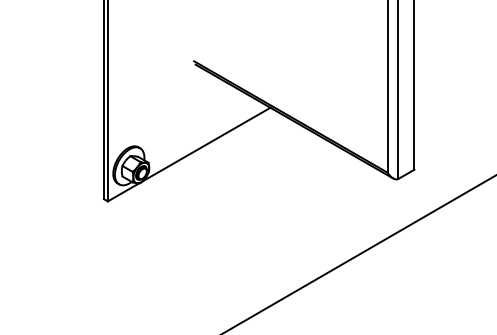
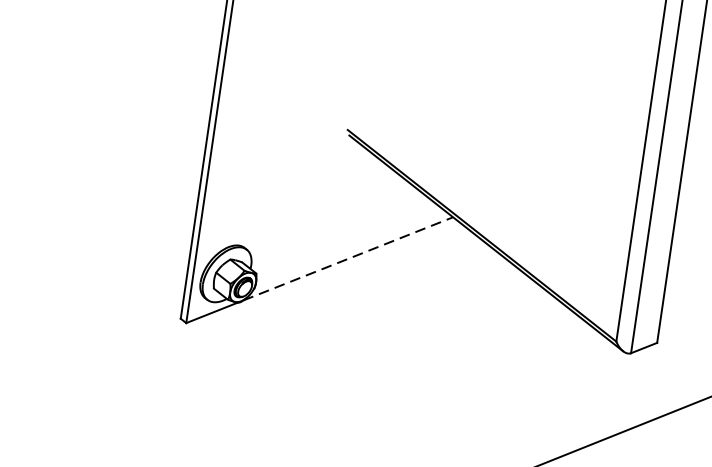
line: (206, 144) -> (348, 258), solid -> dashed

